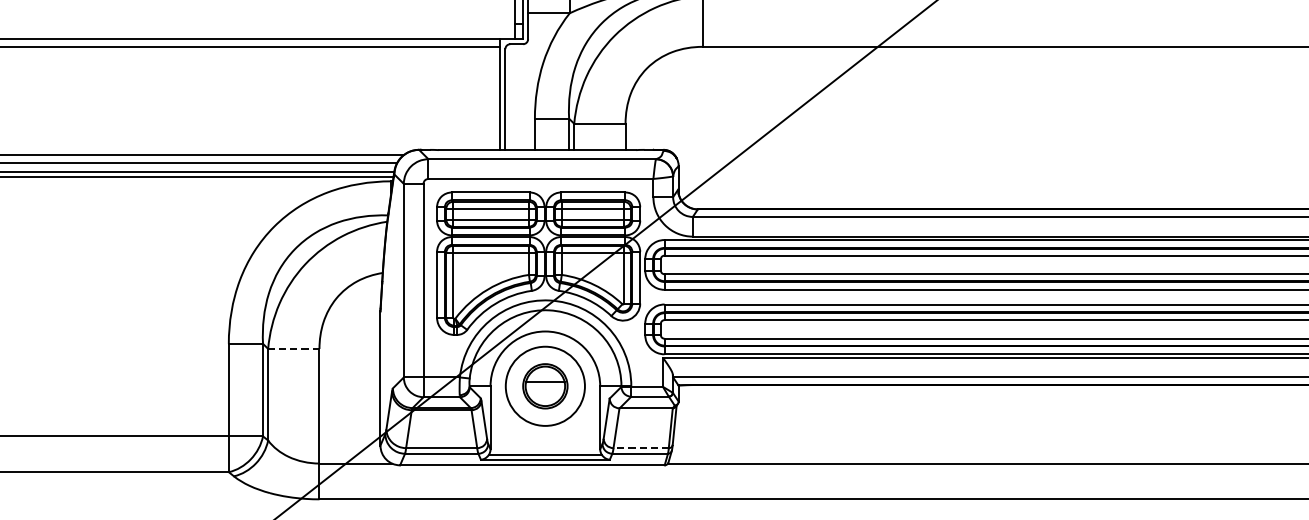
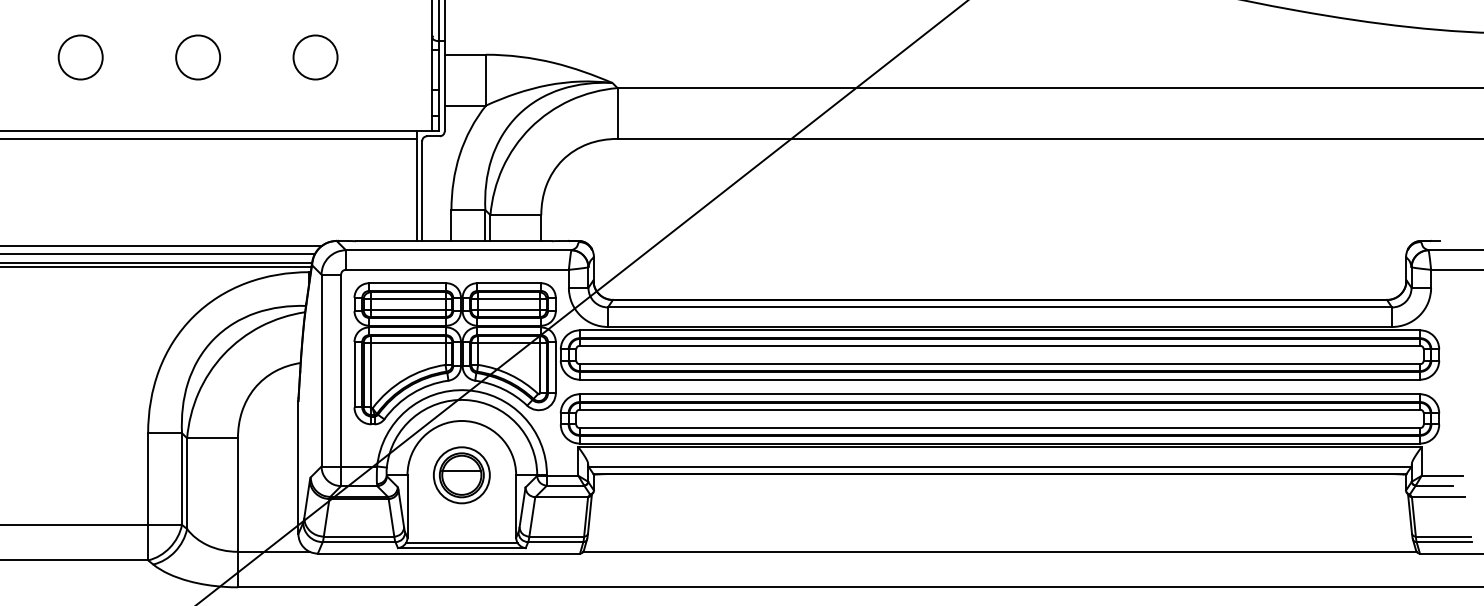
line: (294, 349) -> (213, 438), dashed -> solid
circle: (545, 386) -> (461, 475), size x0.71
line: (640, 448) -> (556, 536), dashed -> solid

